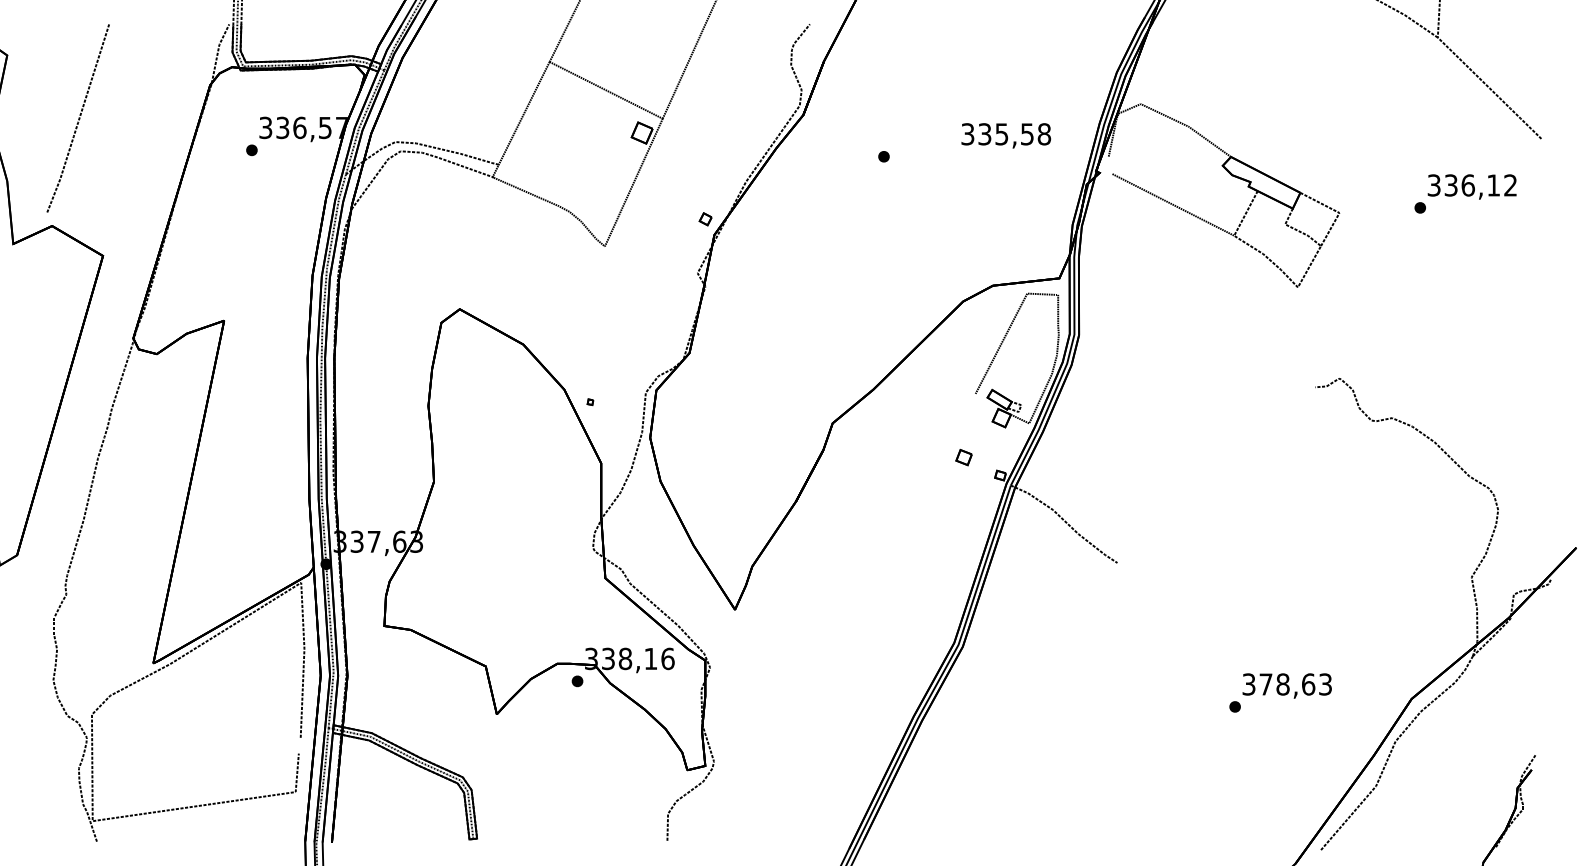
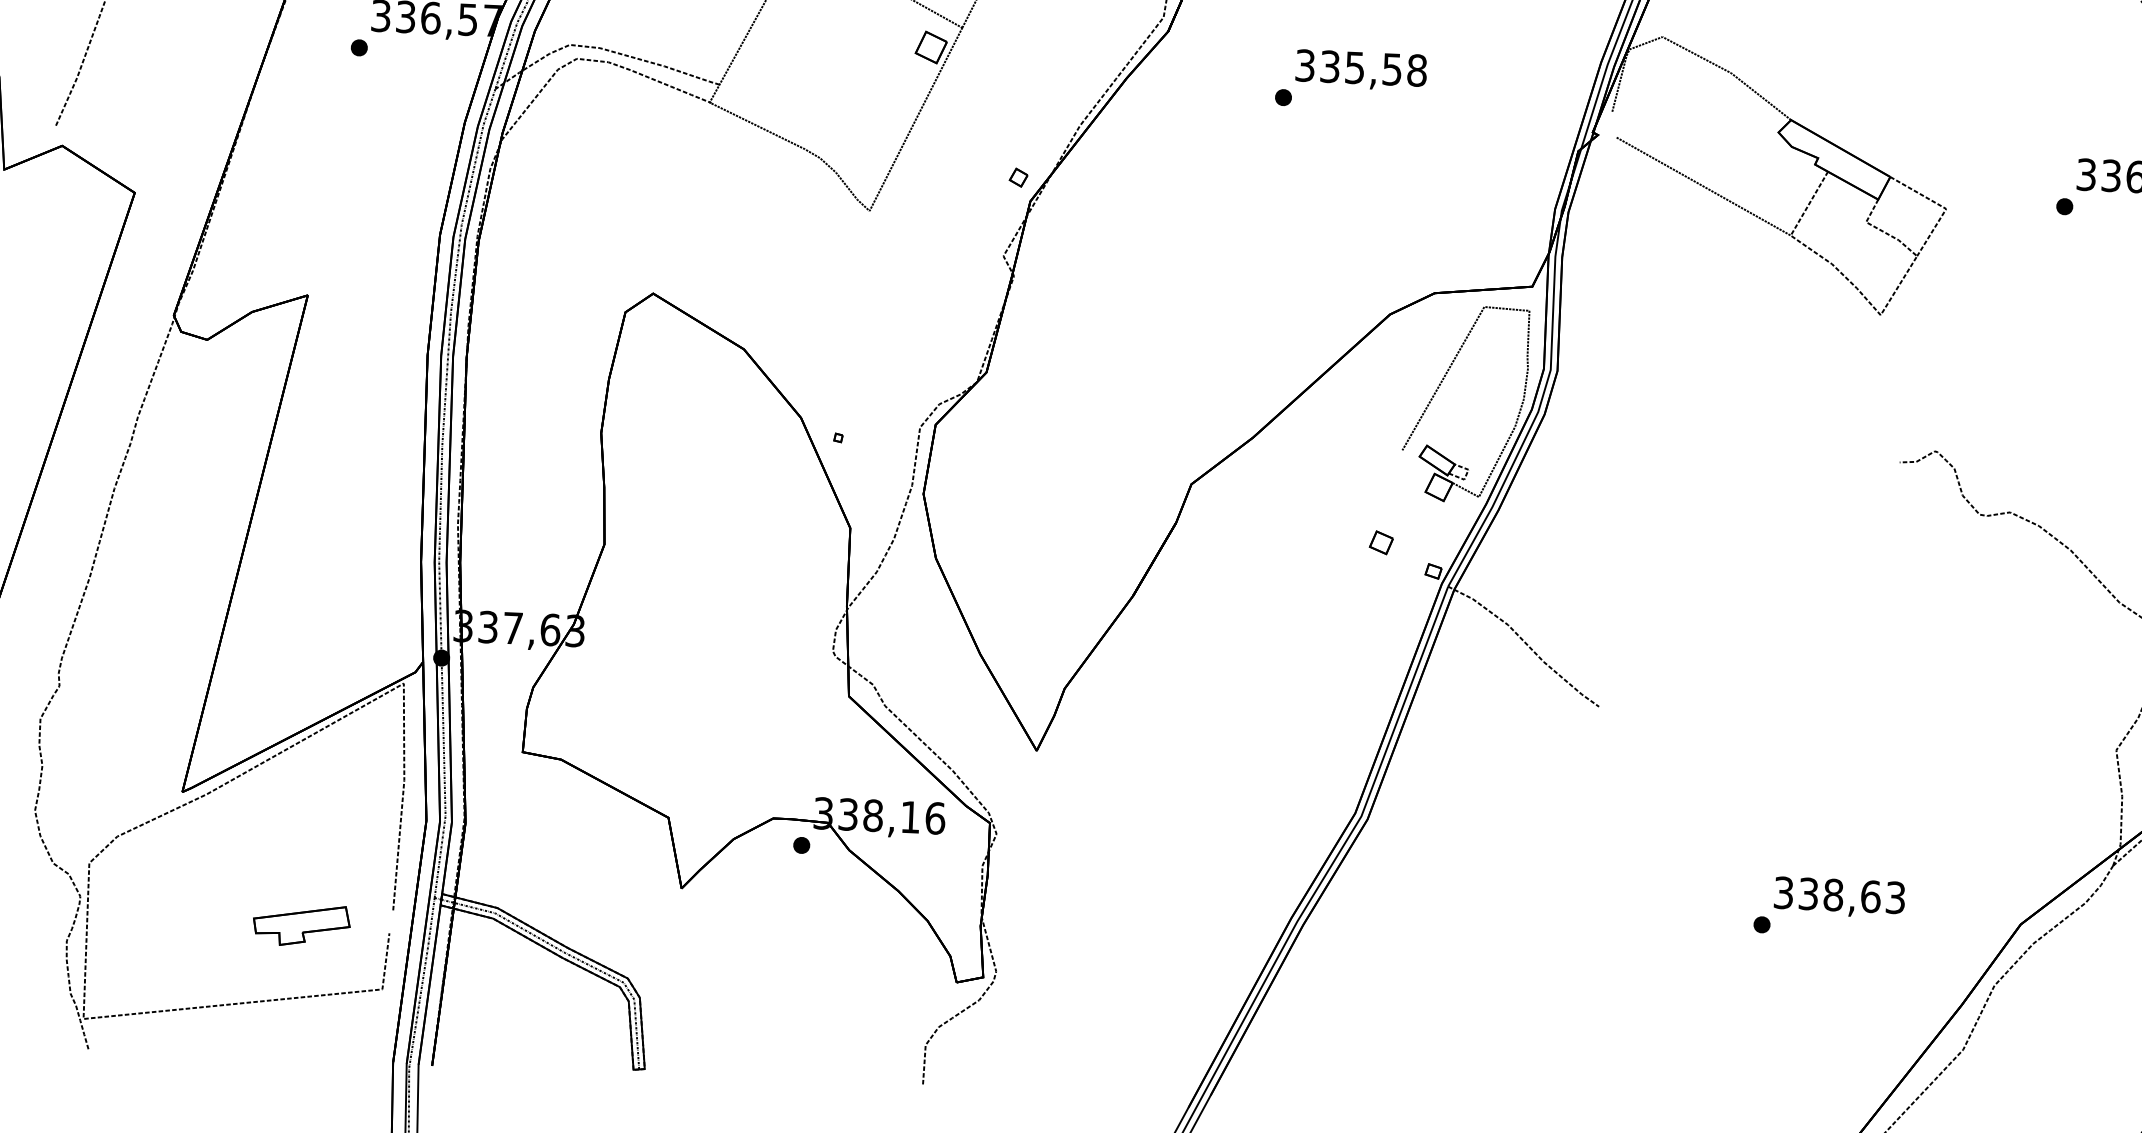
text: (1006, 135) -> (1361, 69), moved
text: (1265, 684) -> (1807, 893), 378,63 -> 338,63
part: (238, 750) -> (301, 924), added

